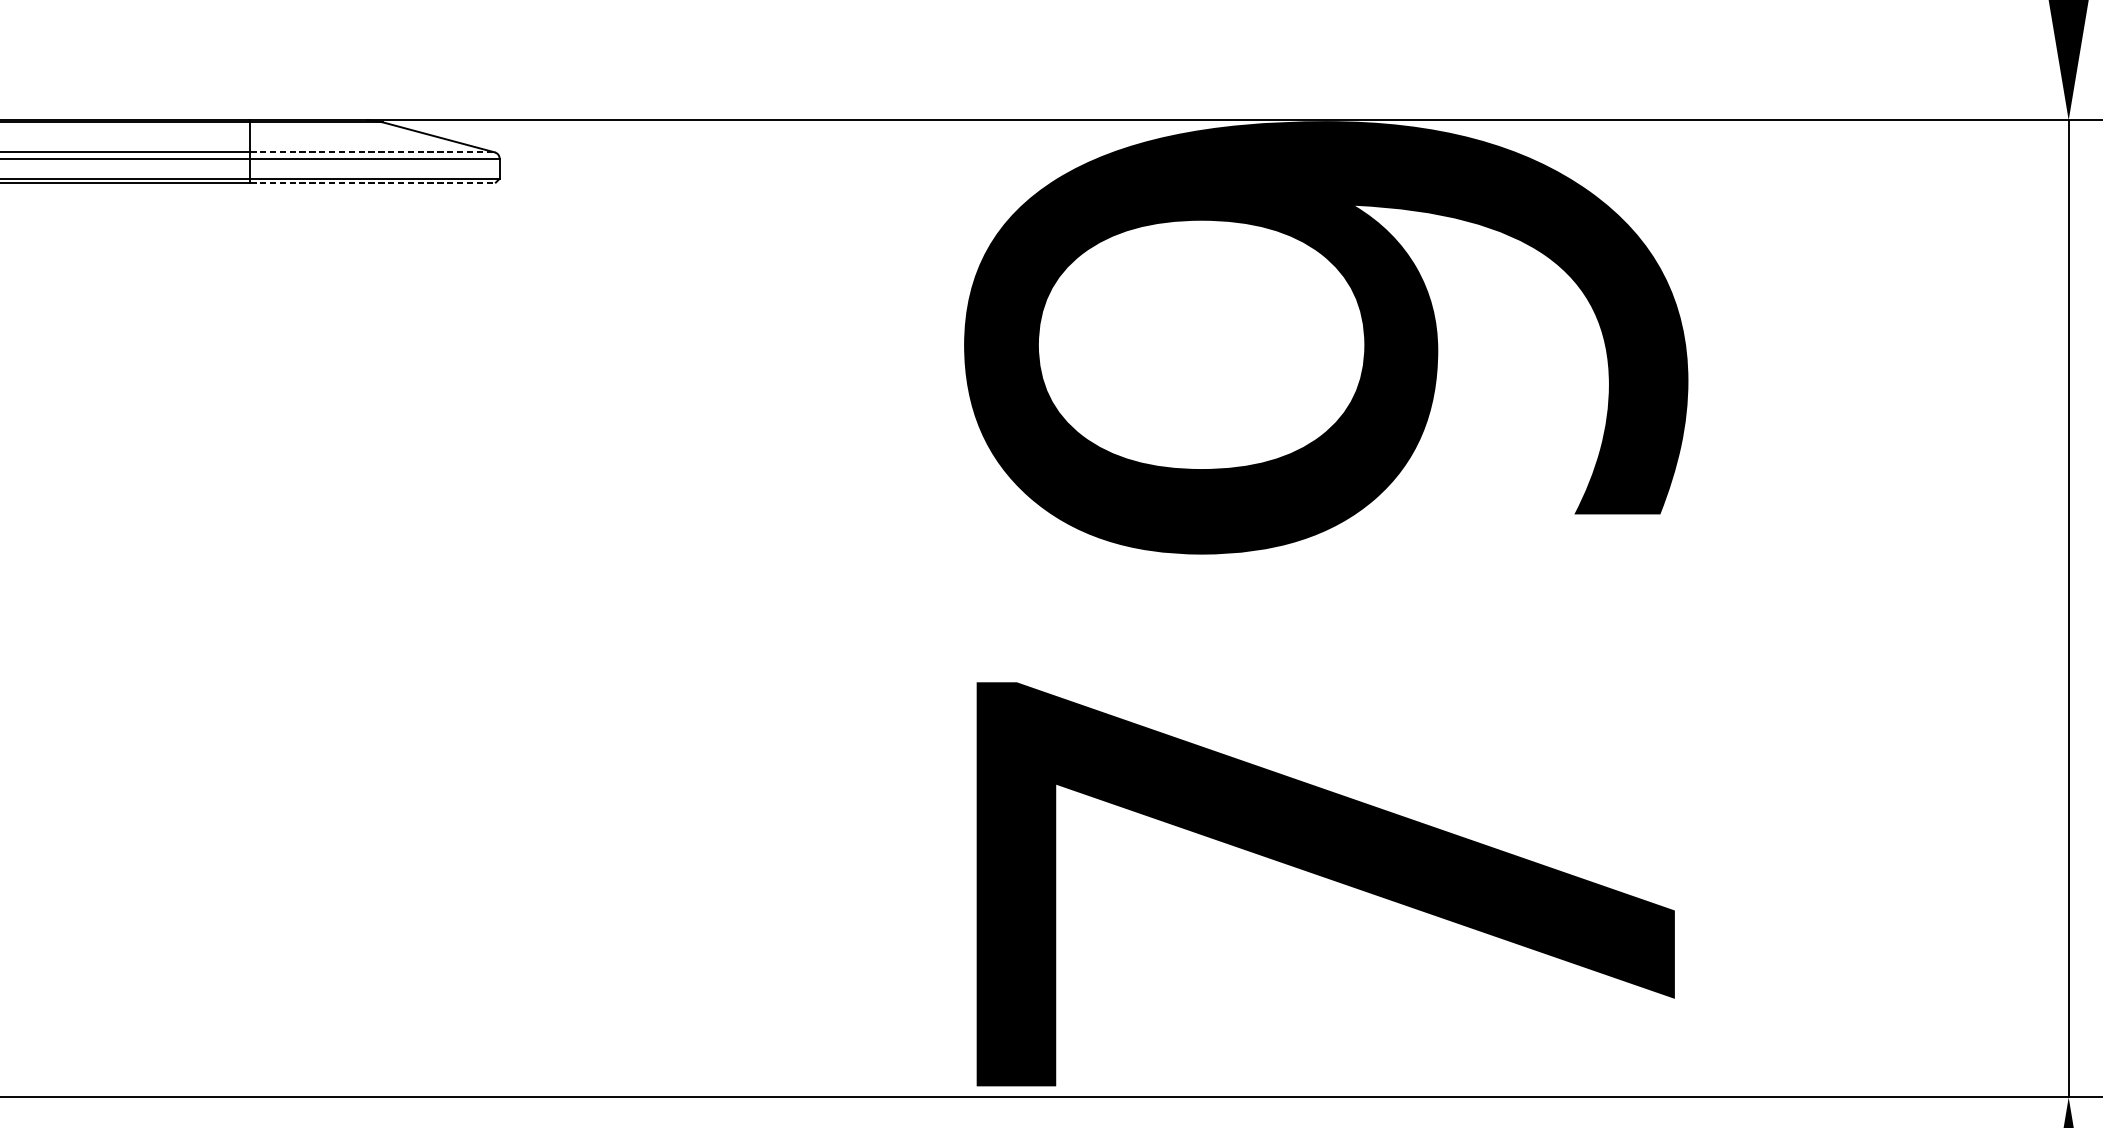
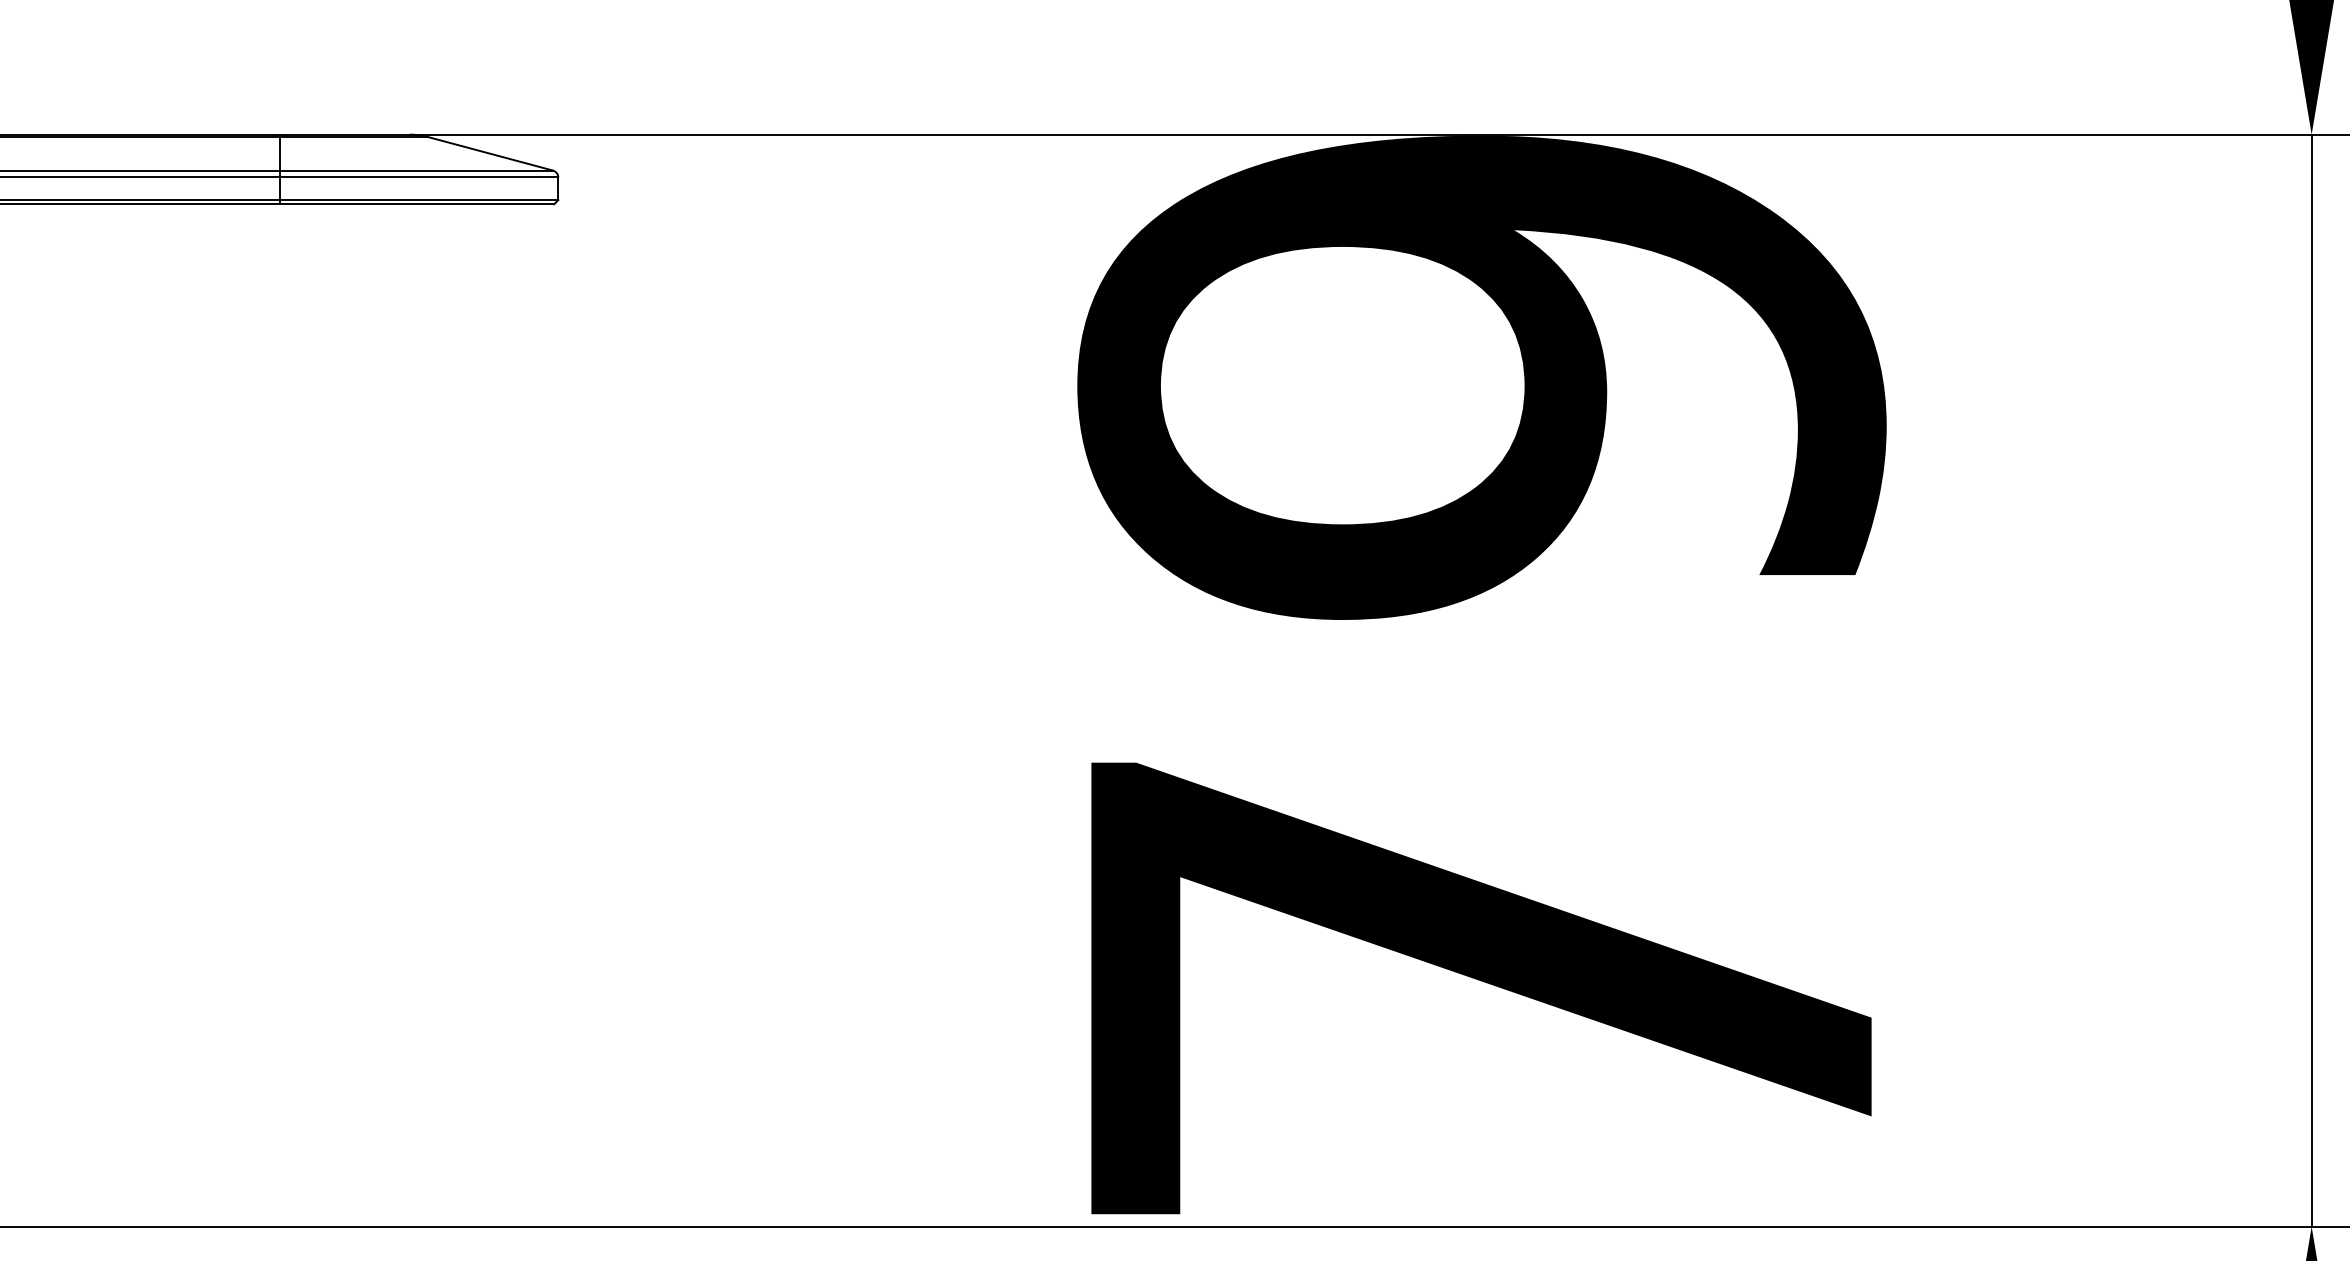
line: (372, 152) -> (416, 170), dashed -> solid
line: (373, 182) -> (417, 204), dashed -> solid

